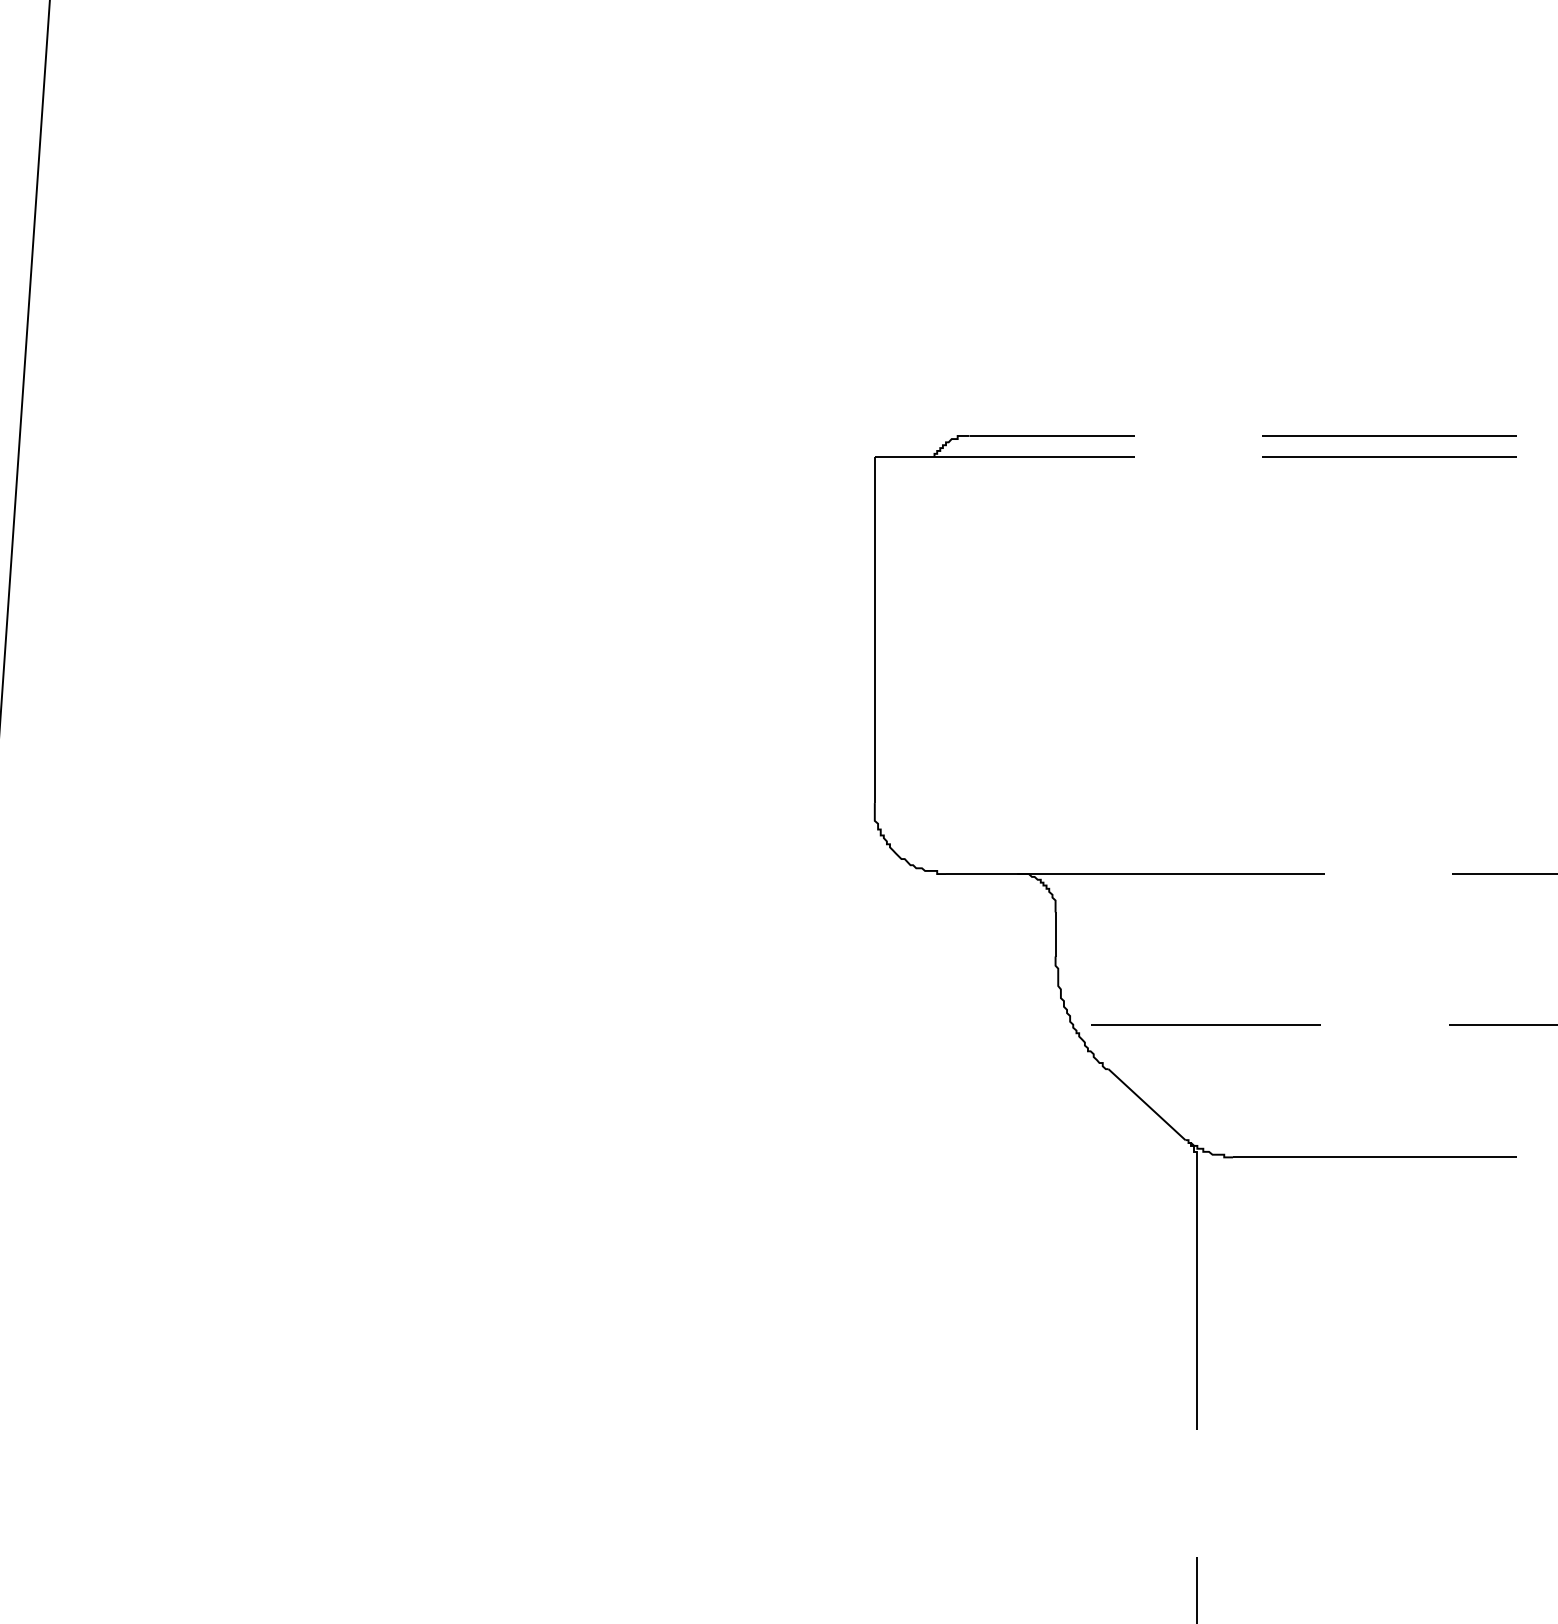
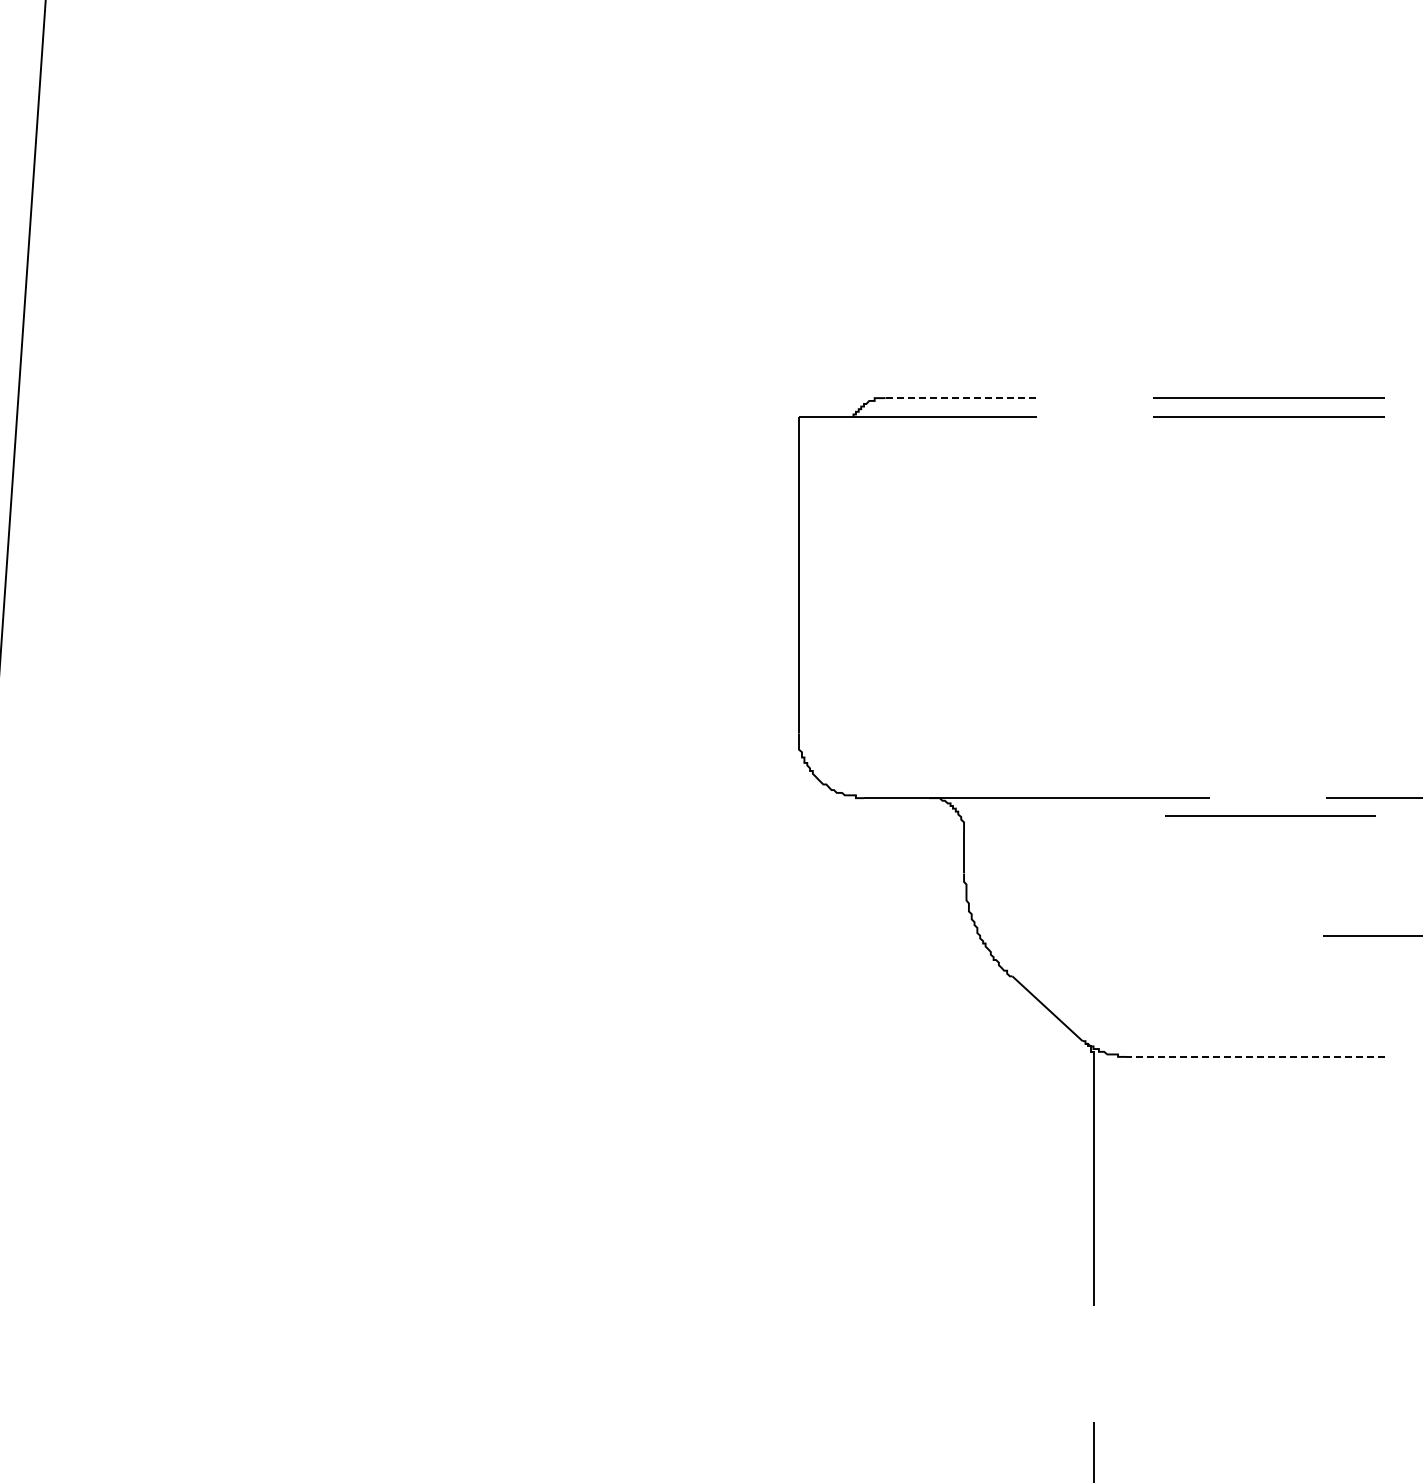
line: (1052, 436) -> (961, 398), solid -> dashed
line: (1206, 1024) -> (1270, 815), moved
line: (1374, 1156) -> (1255, 1056), solid -> dashed

